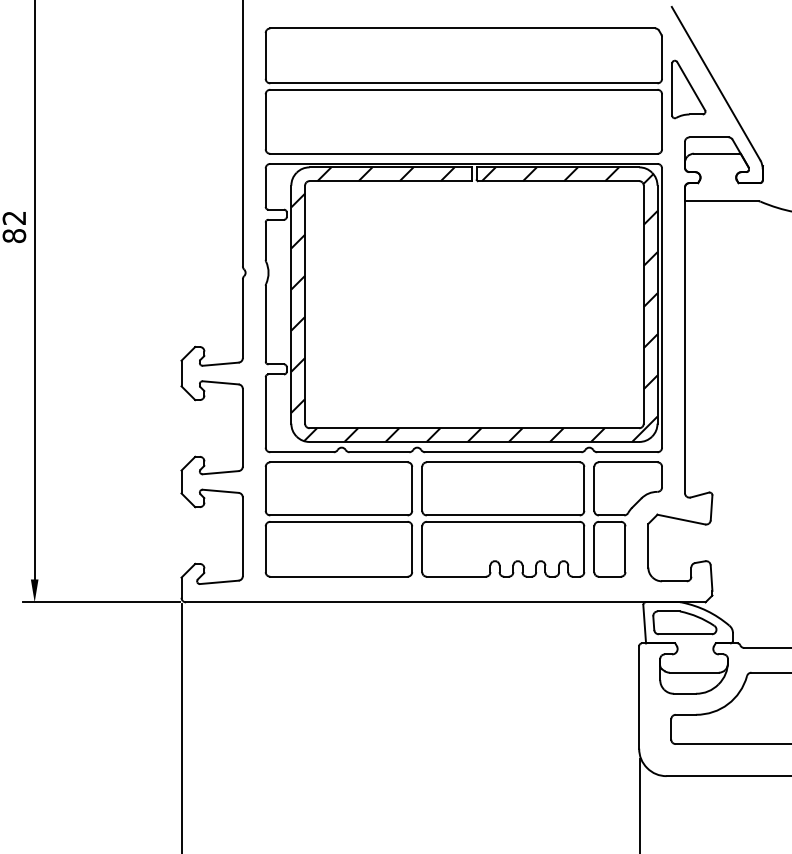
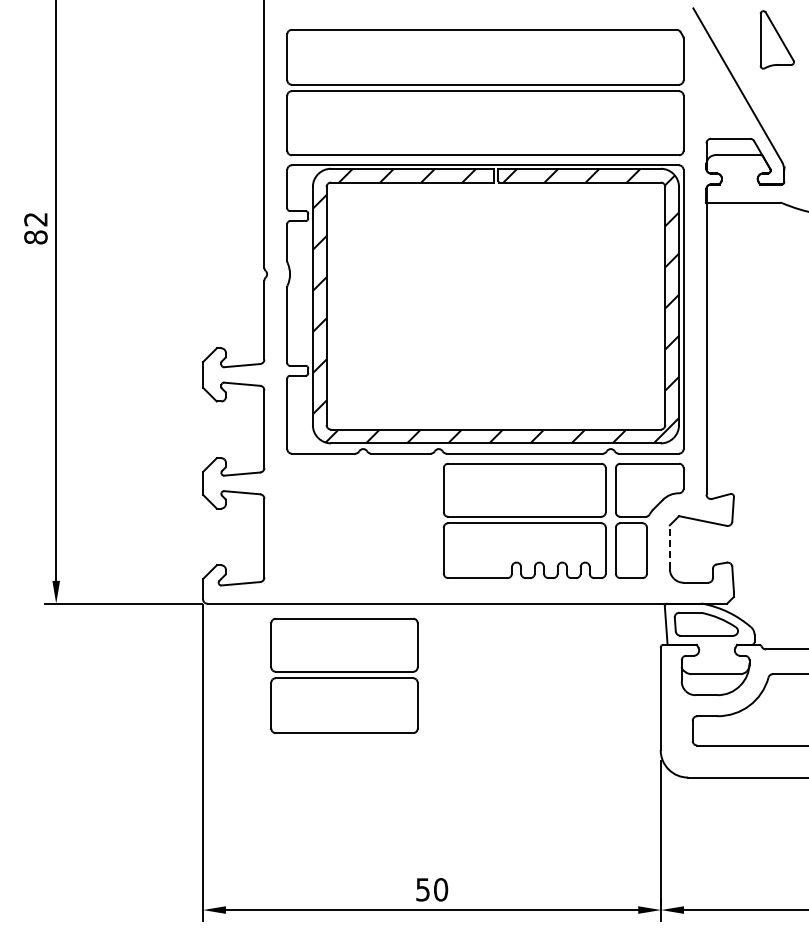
part: (687, 89) -> (776, 39), moved
part: (338, 519) -> (344, 675), moved
line: (647, 546) -> (669, 547), solid -> dashed

